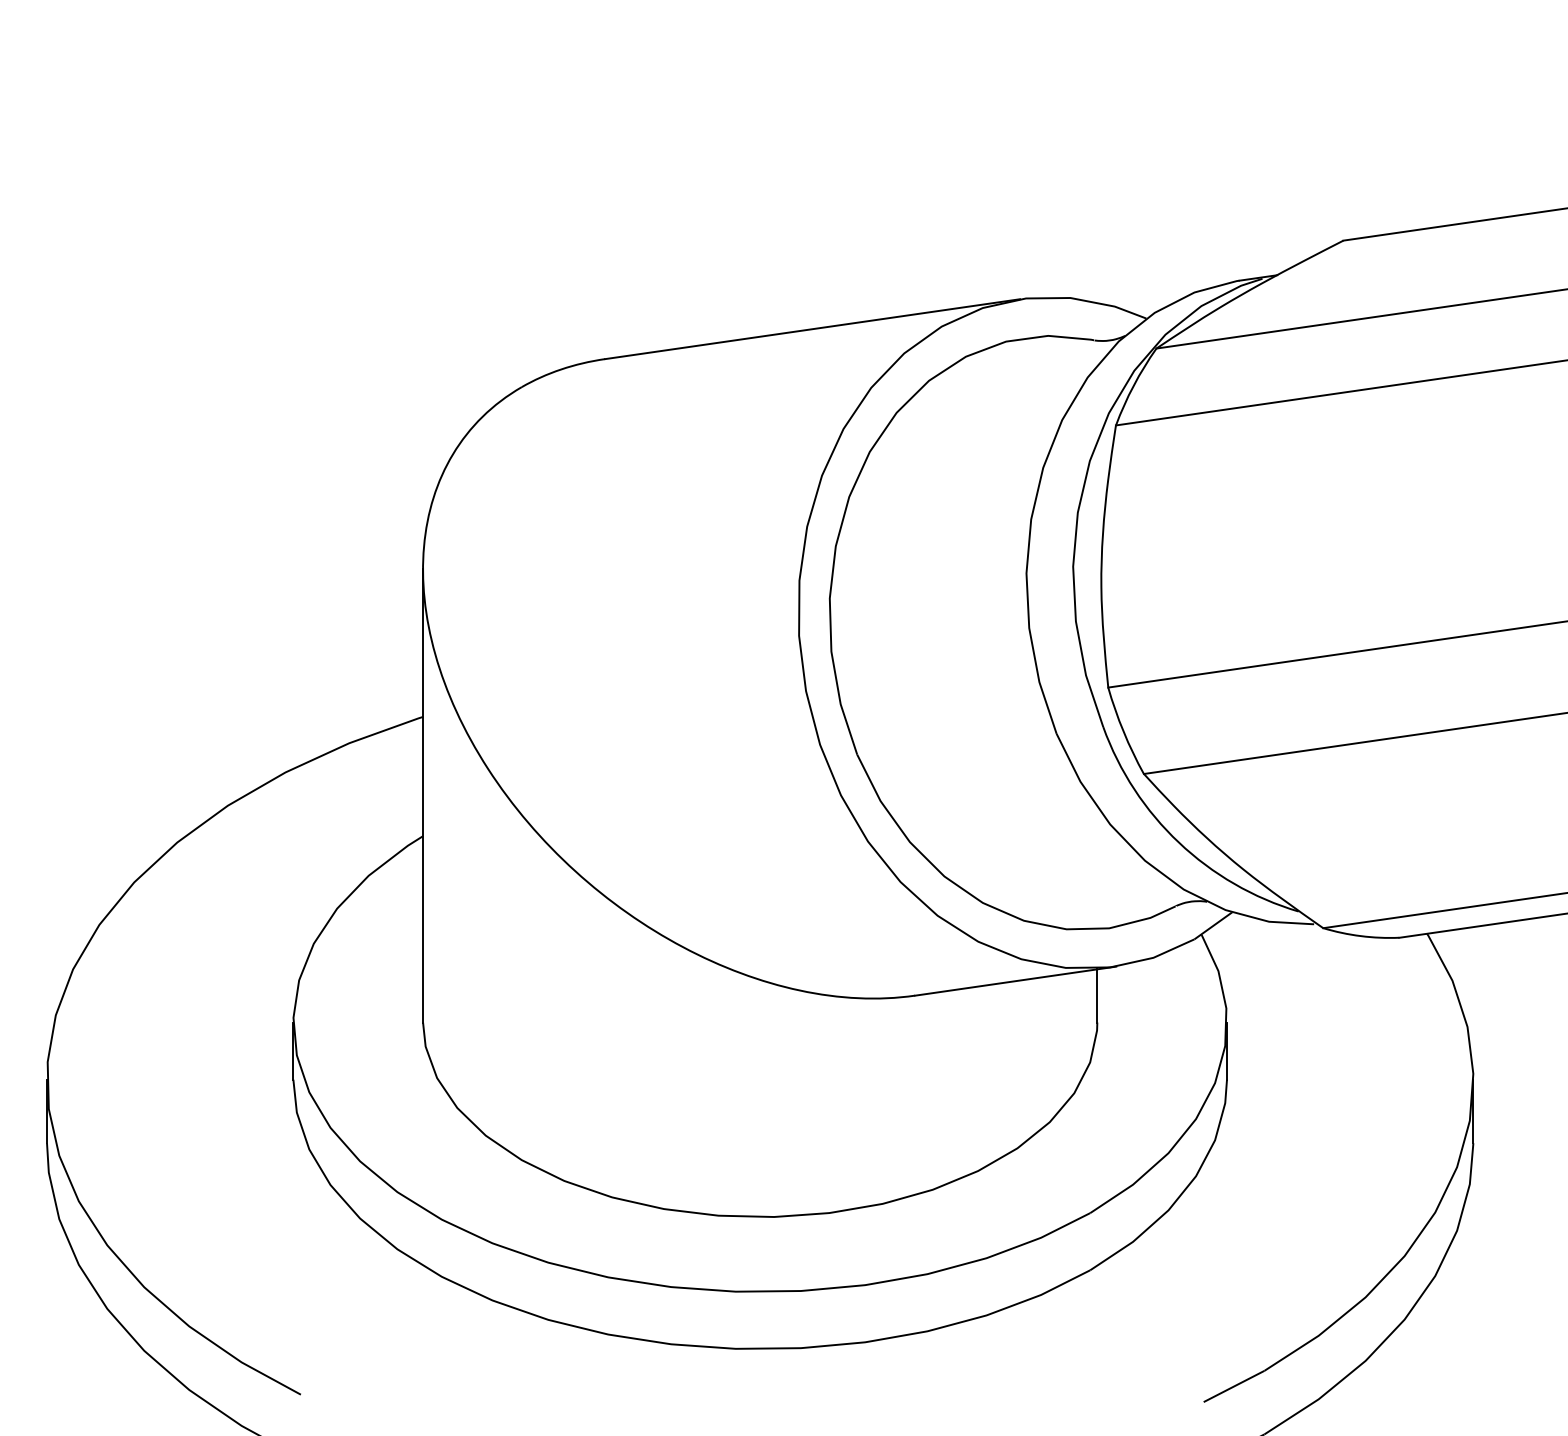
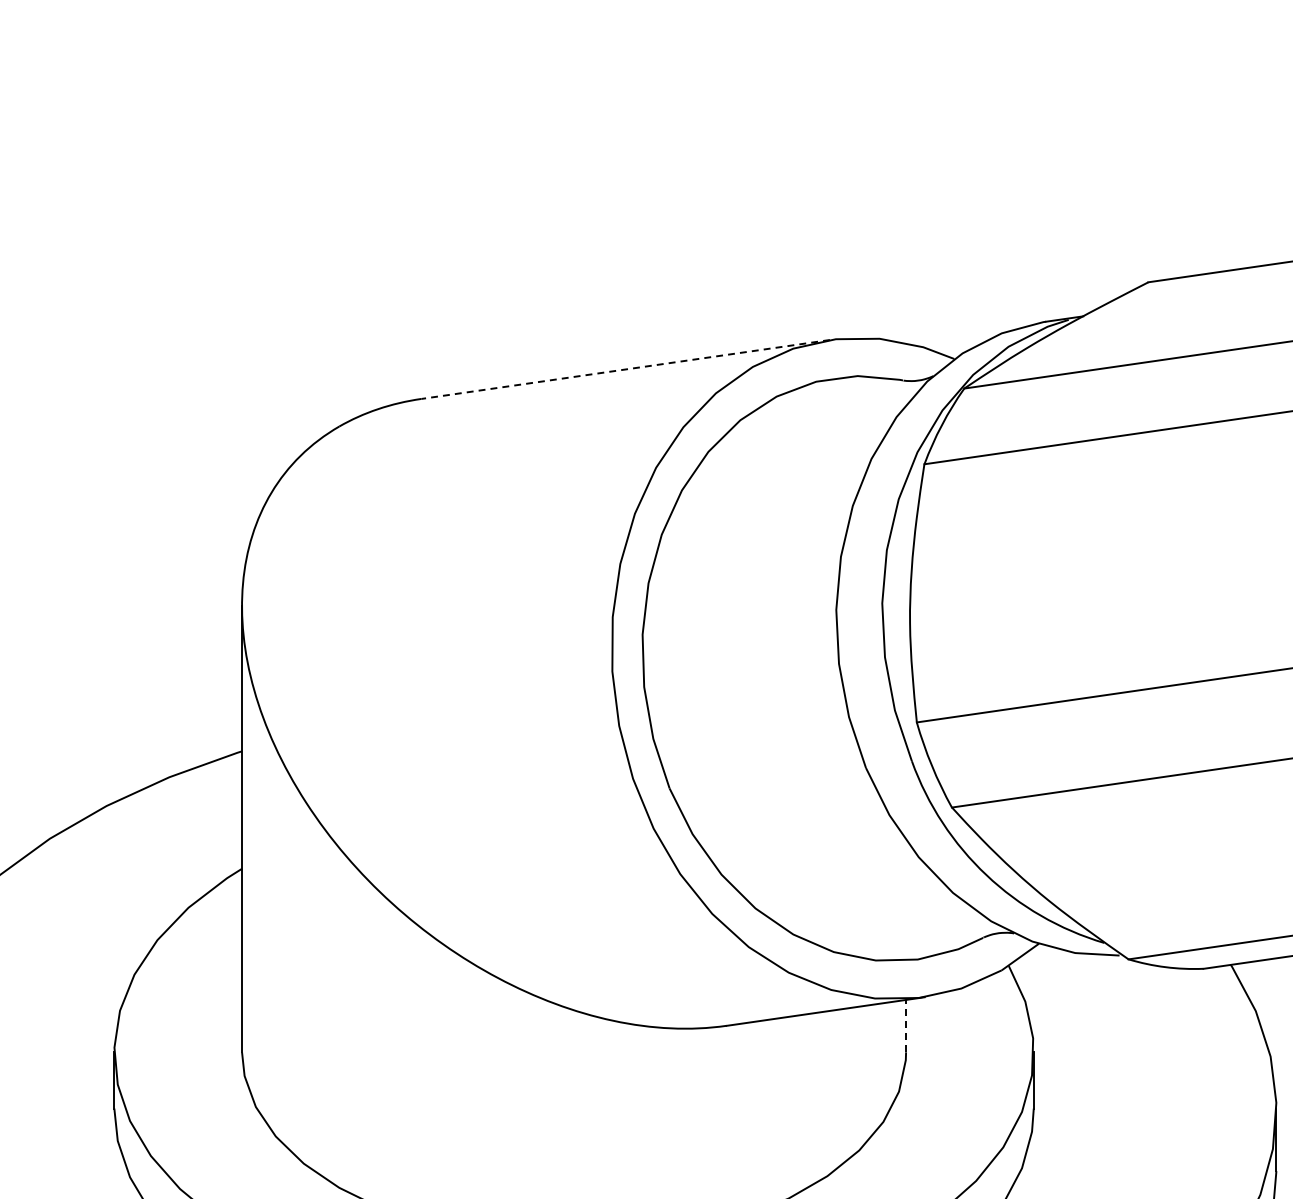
line: (812, 329) -> (625, 369), solid -> dashed
line: (1097, 995) -> (906, 1025), solid -> dashed

